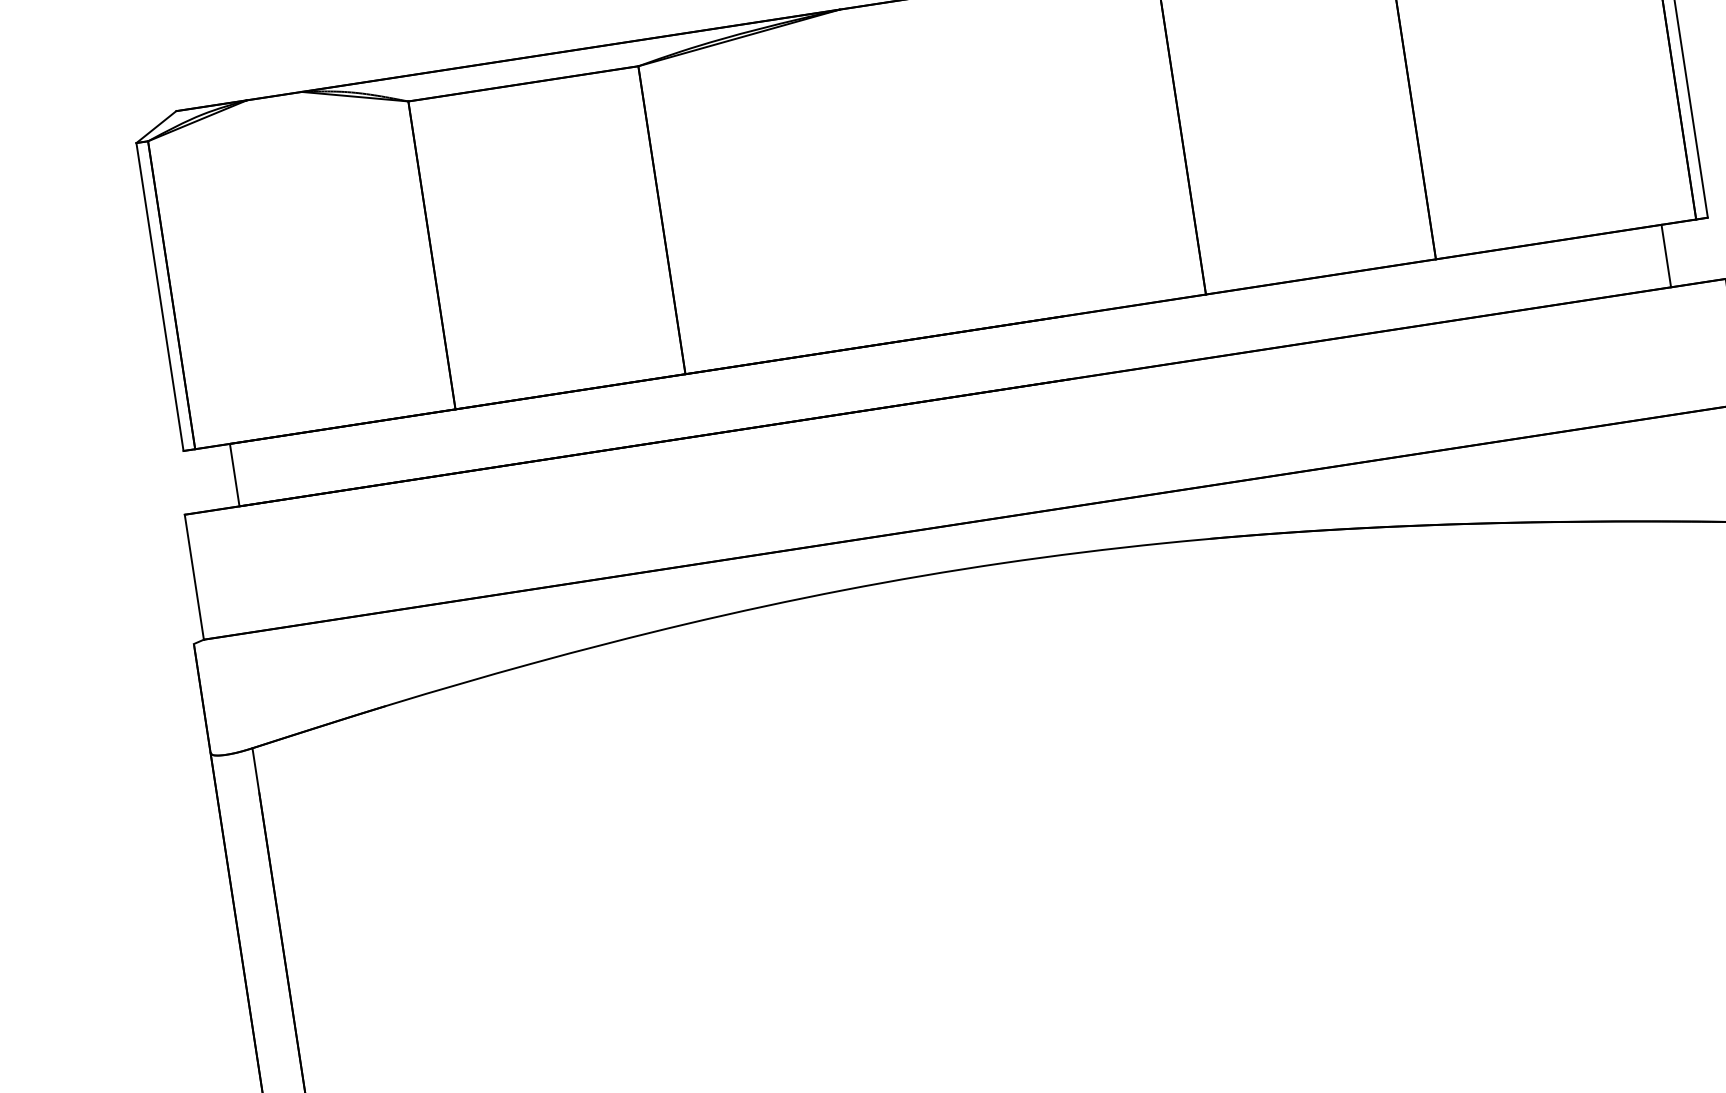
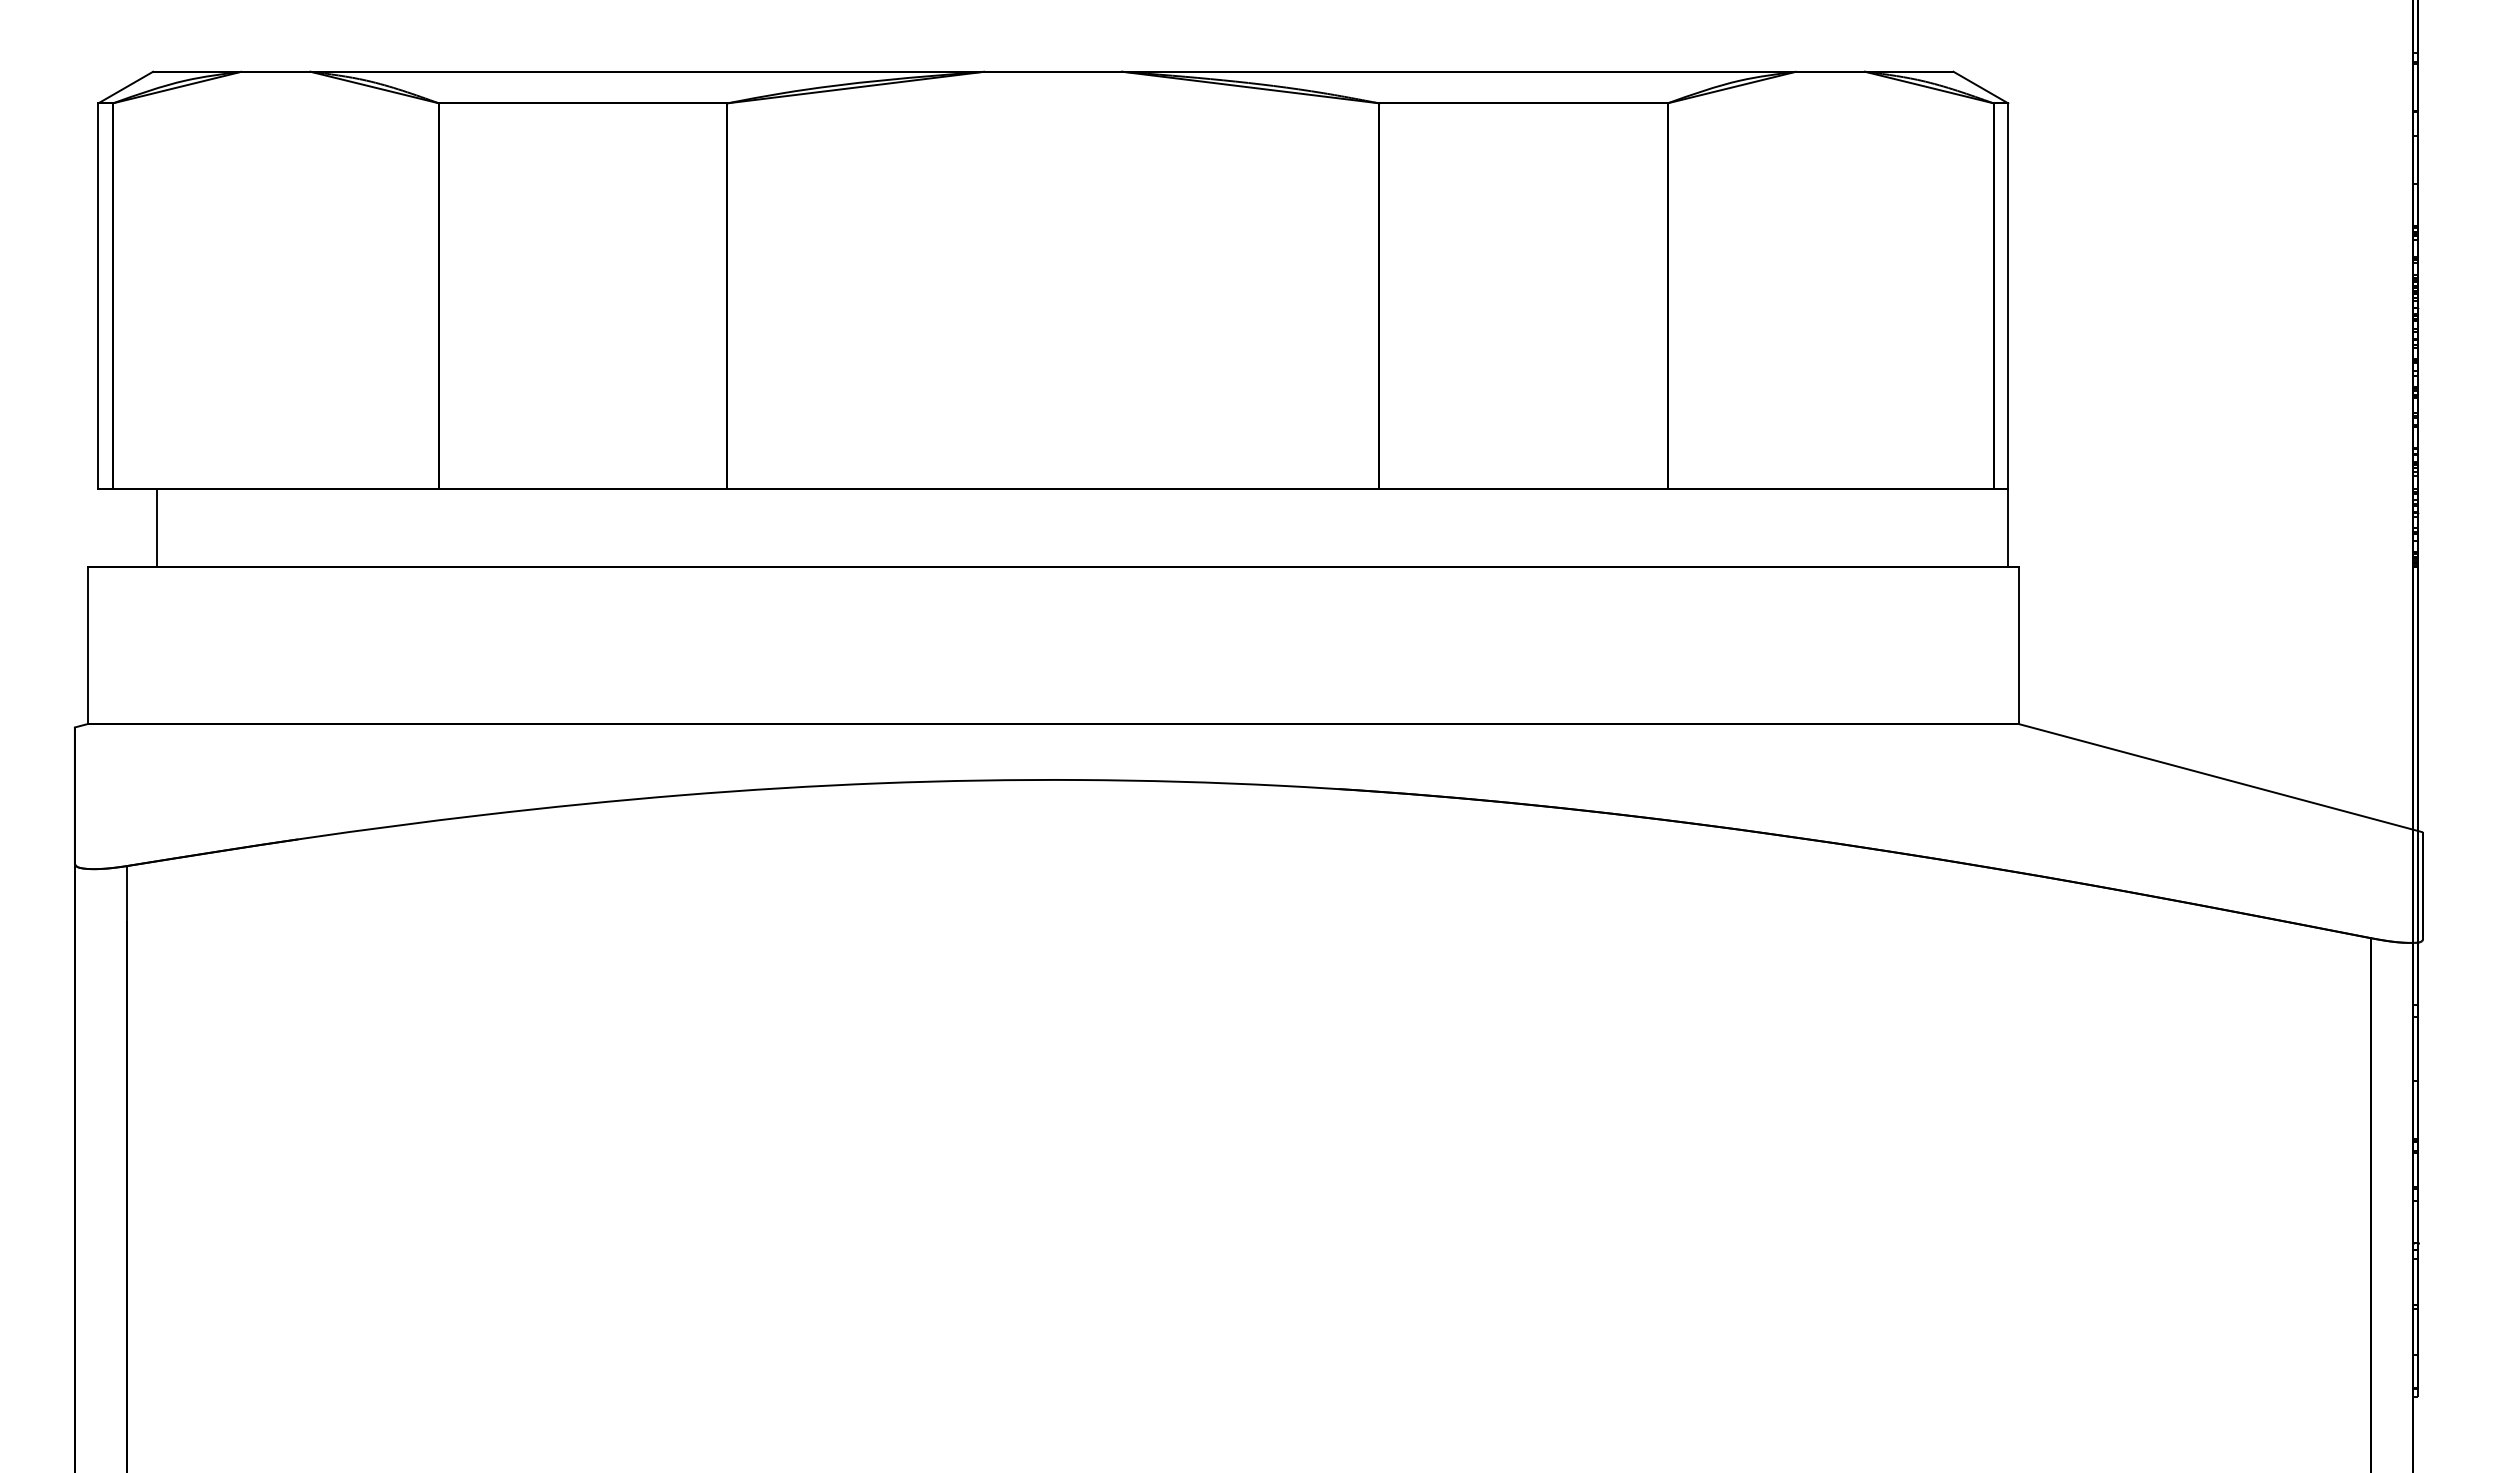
line: (1666, 256) -> (2008, 528), moved

